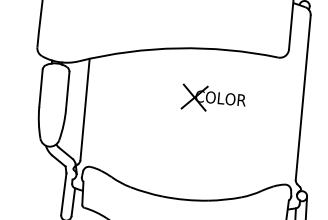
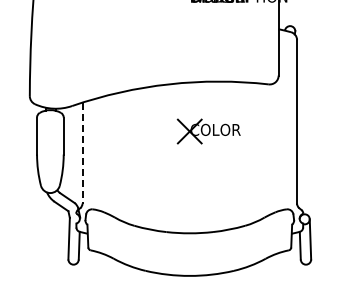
line: (85, 109) -> (82, 153), solid -> dashed

